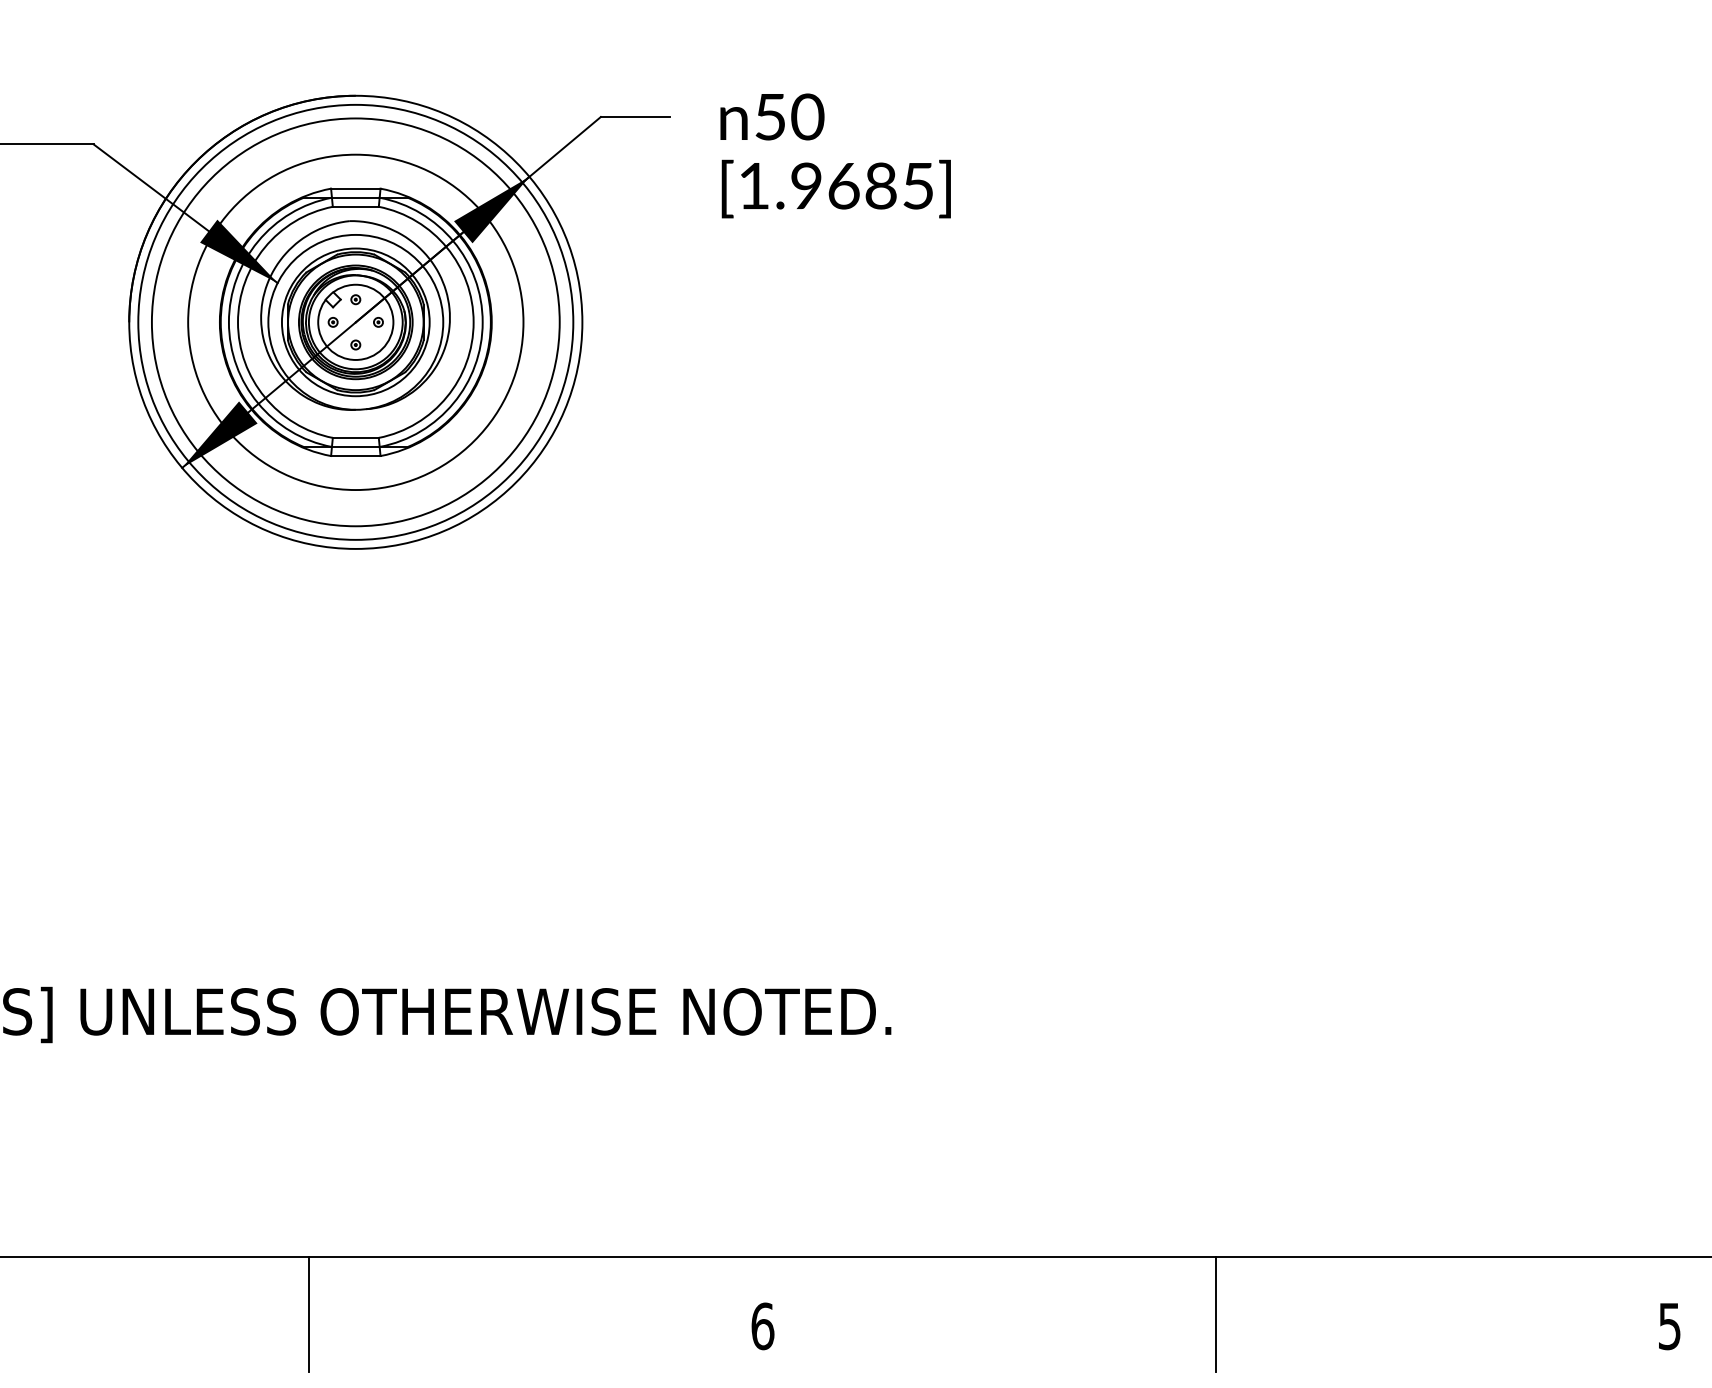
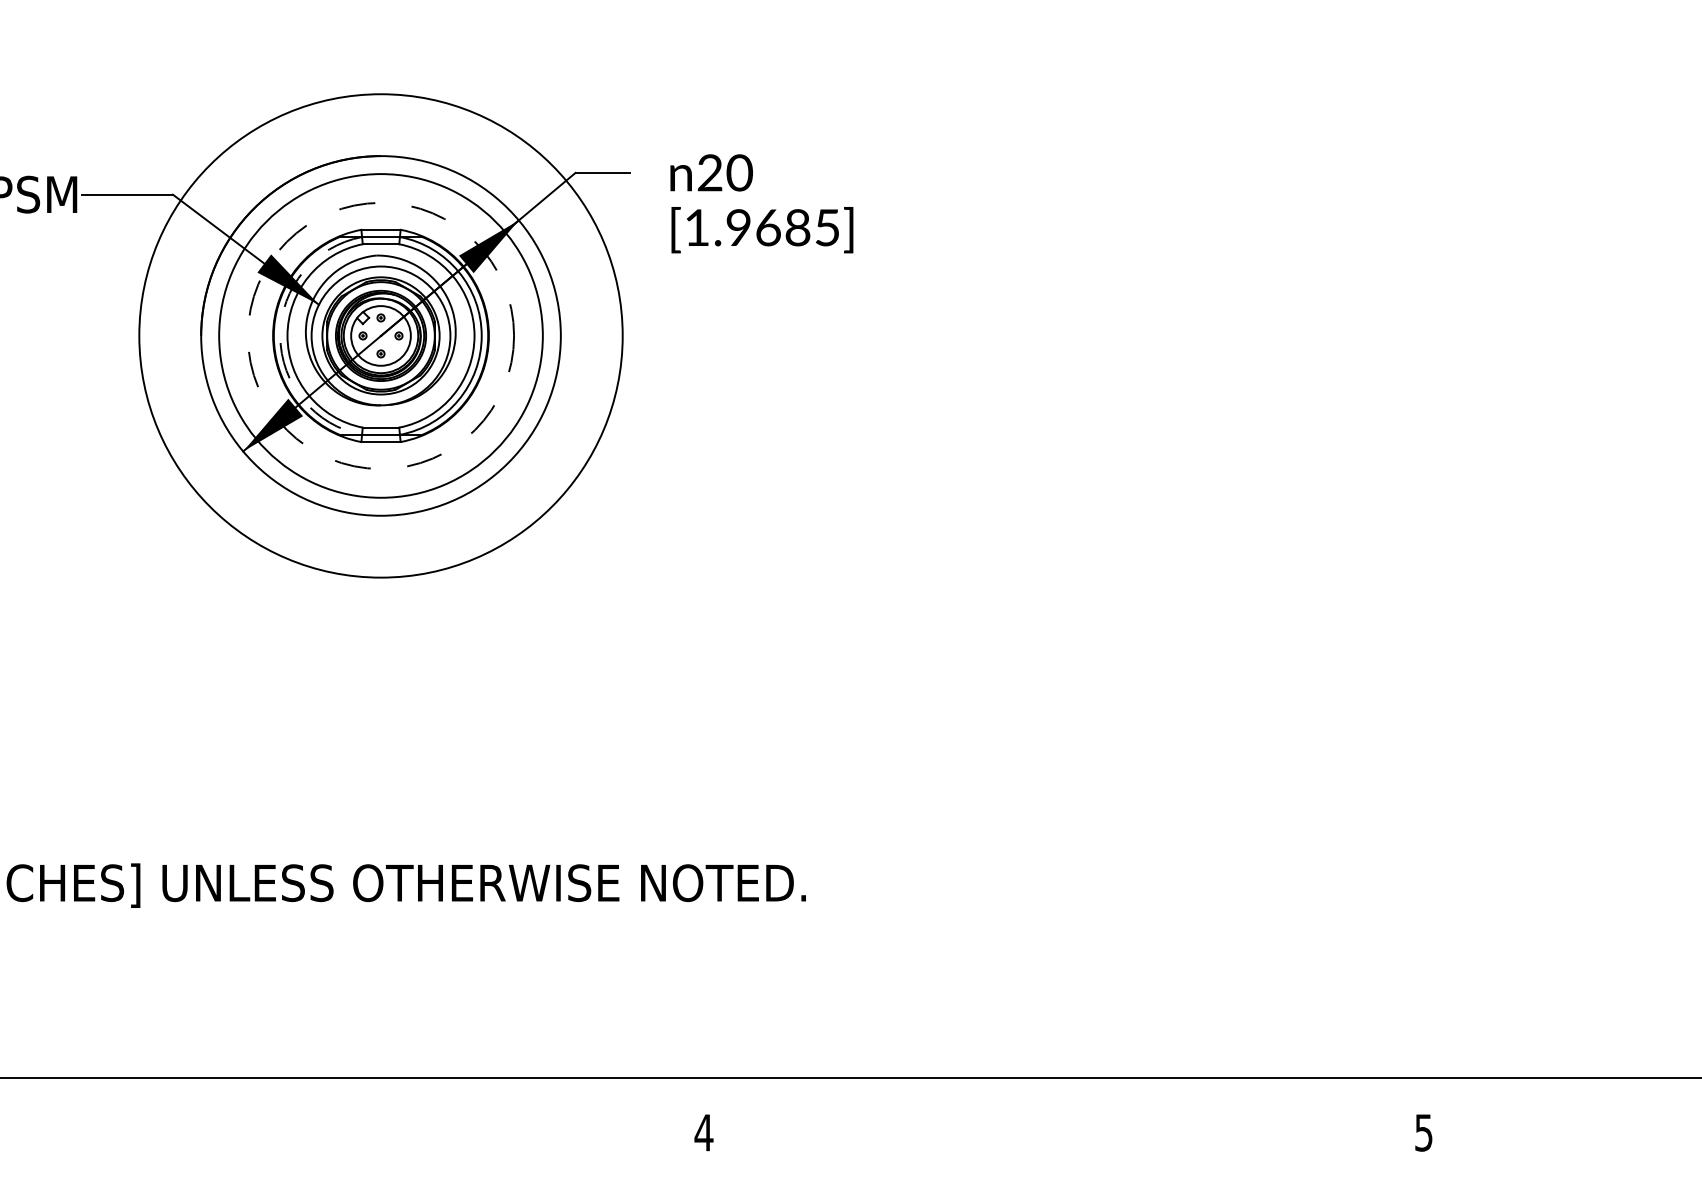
text: (769, 116) -> (709, 172), 50 -> 20
arc: (229, 321) -> (280, 335), solid -> dashed
circle: (355, 321) -> (380, 335), size x1.4
circle: (355, 321) -> (380, 335), solid -> dashed
line: (309, 1314) -> (344, 1123), removed
line: (1216, 1314) -> (1064, 1123), removed
text: (762, 1325) -> (703, 1132), 6 -> 4

